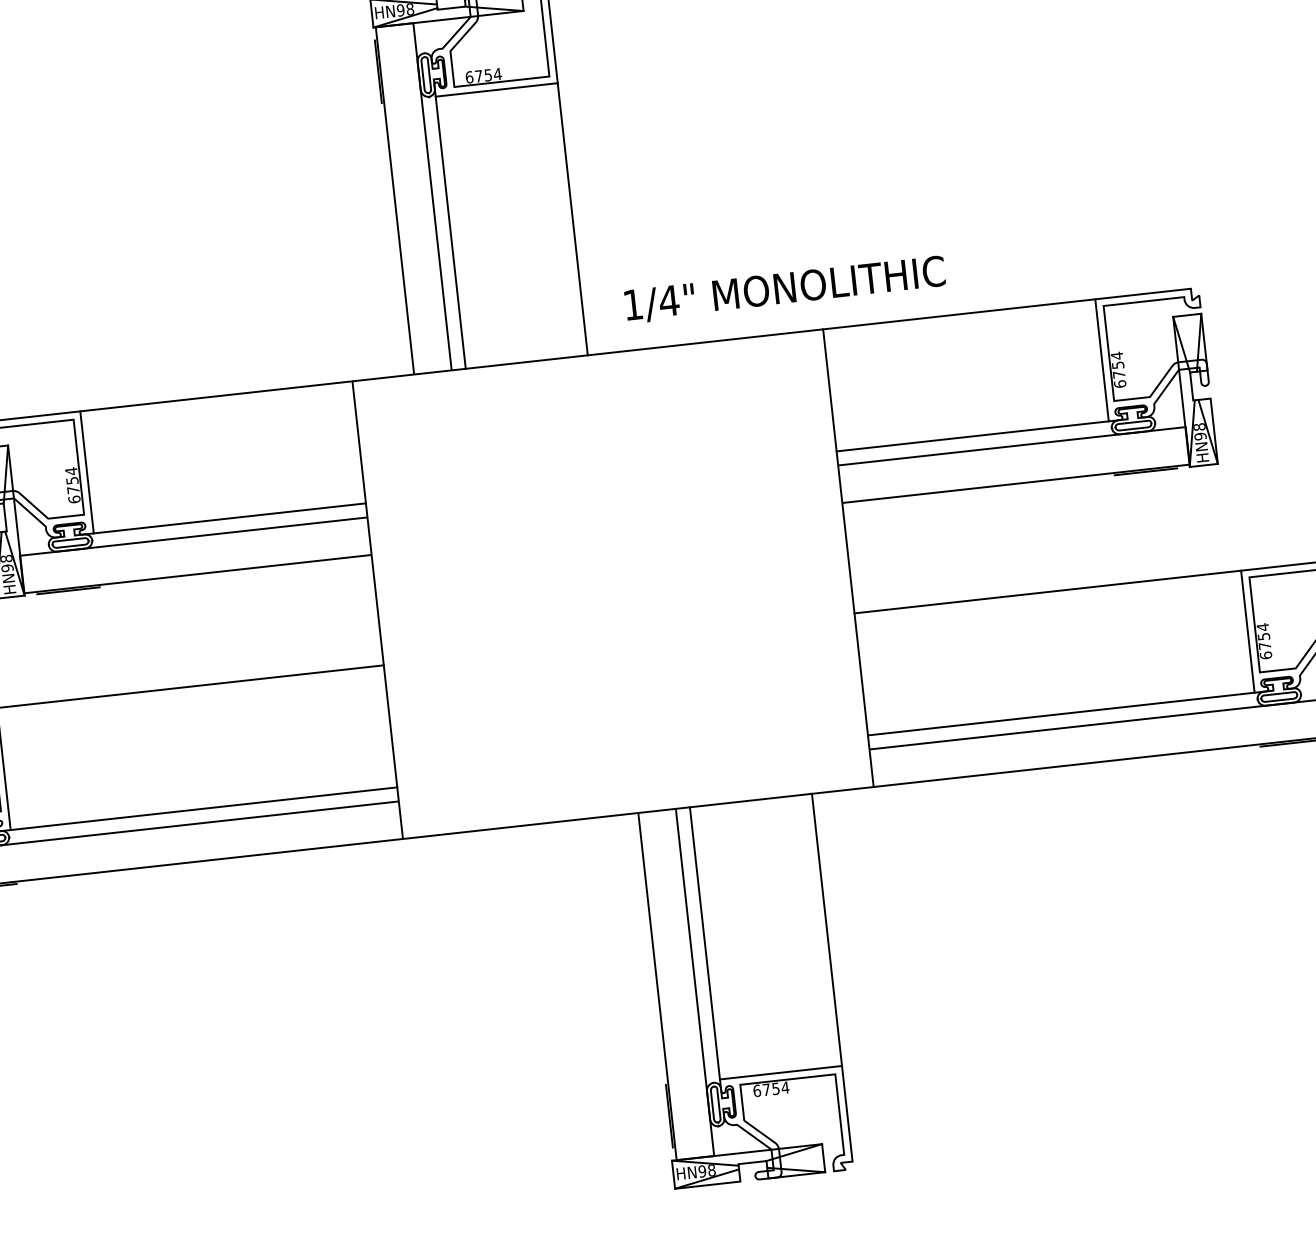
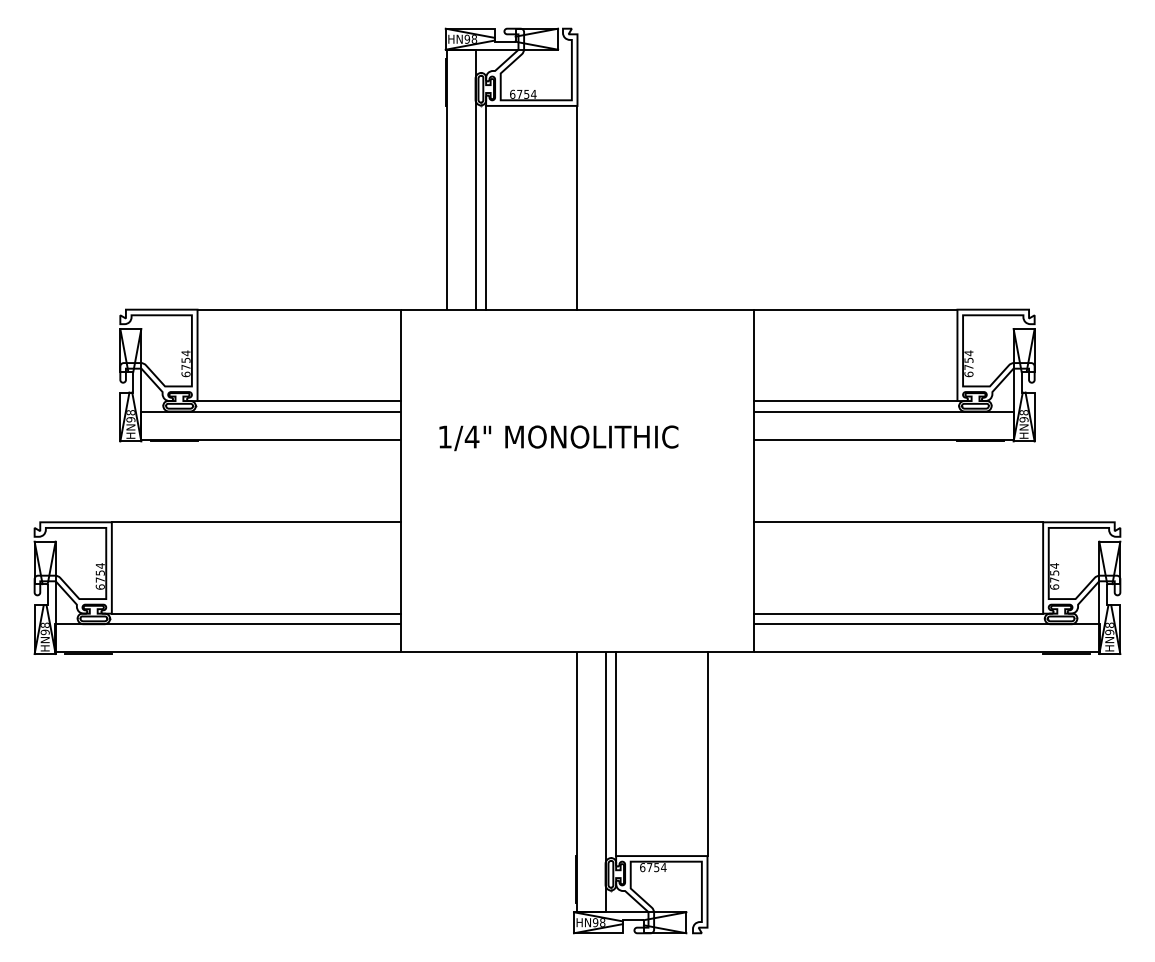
text: (784, 290) -> (558, 438), moved

